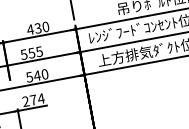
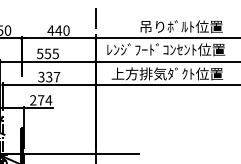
text: (37, 28) -> (58, 30), 430 -> 440
text: (37, 75) -> (49, 76), 540 -> 337

